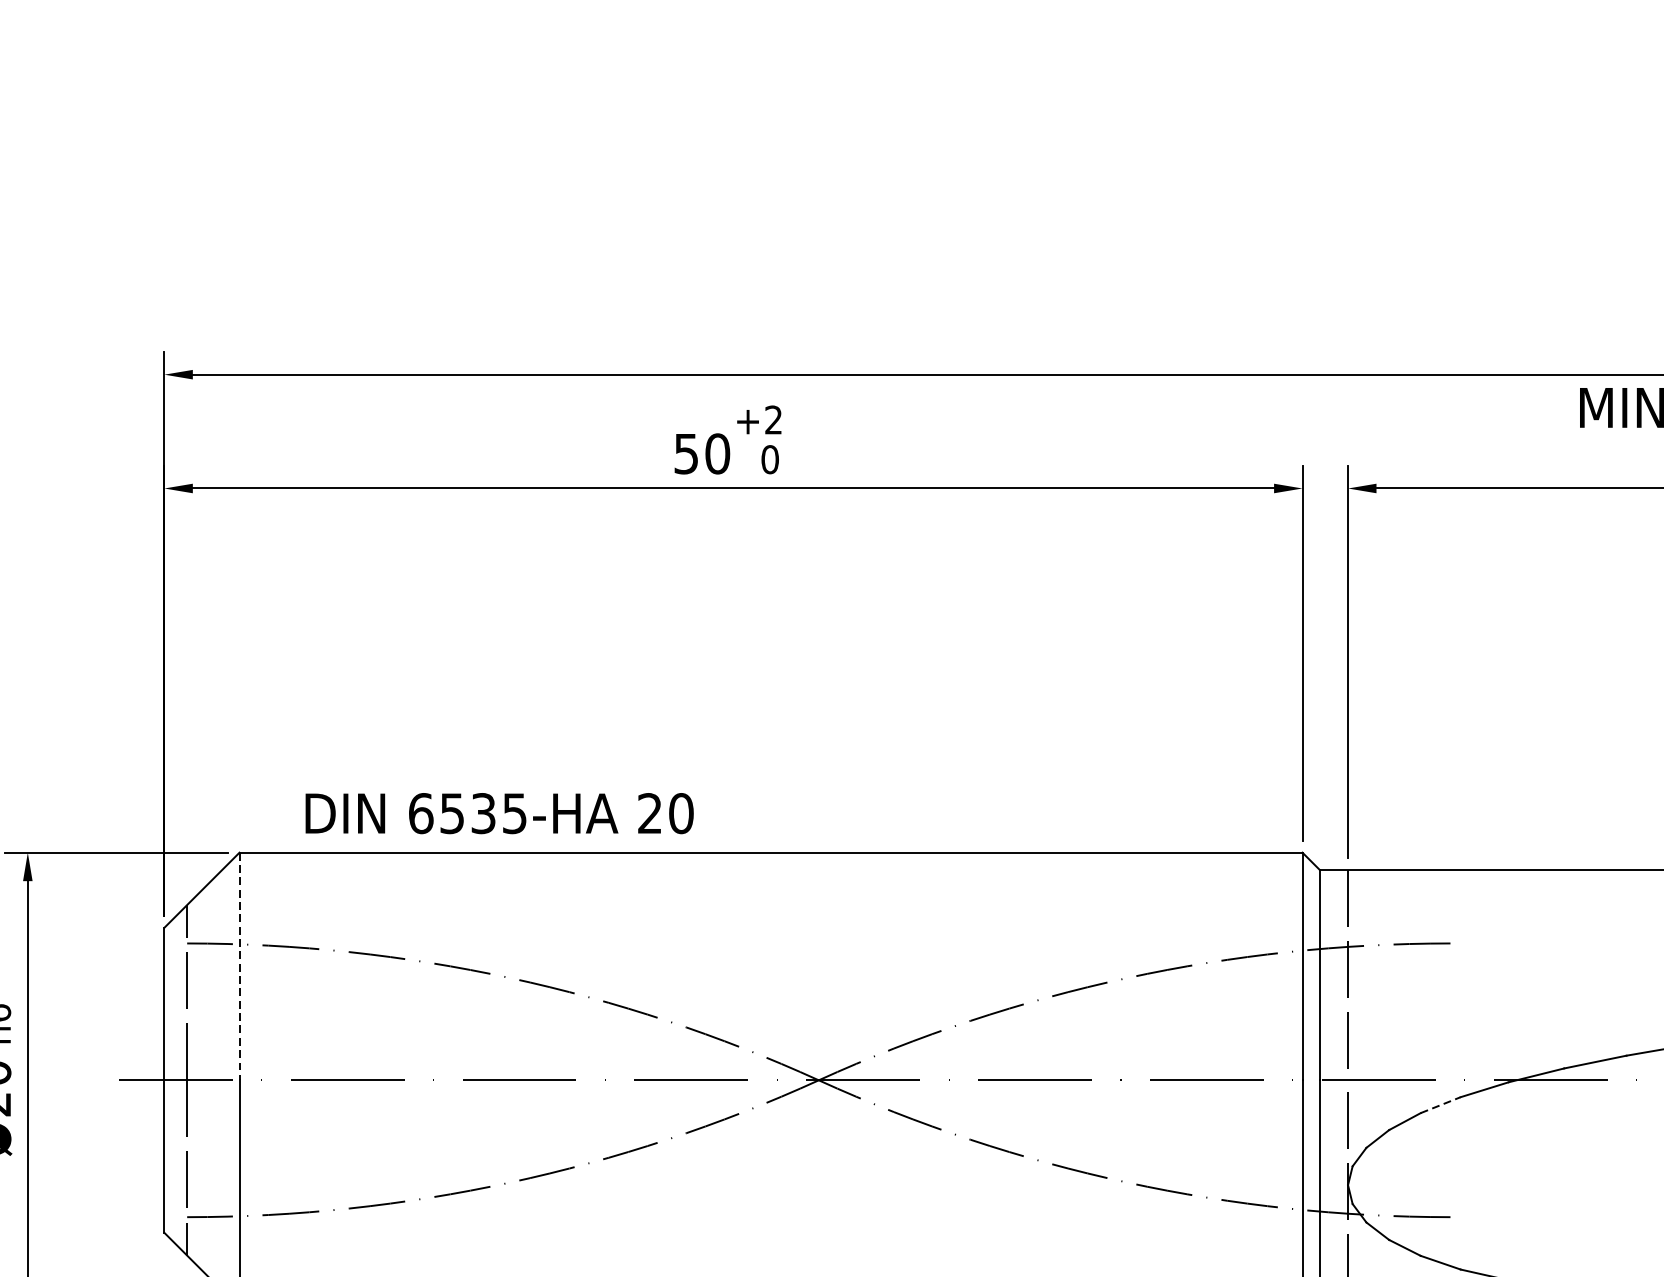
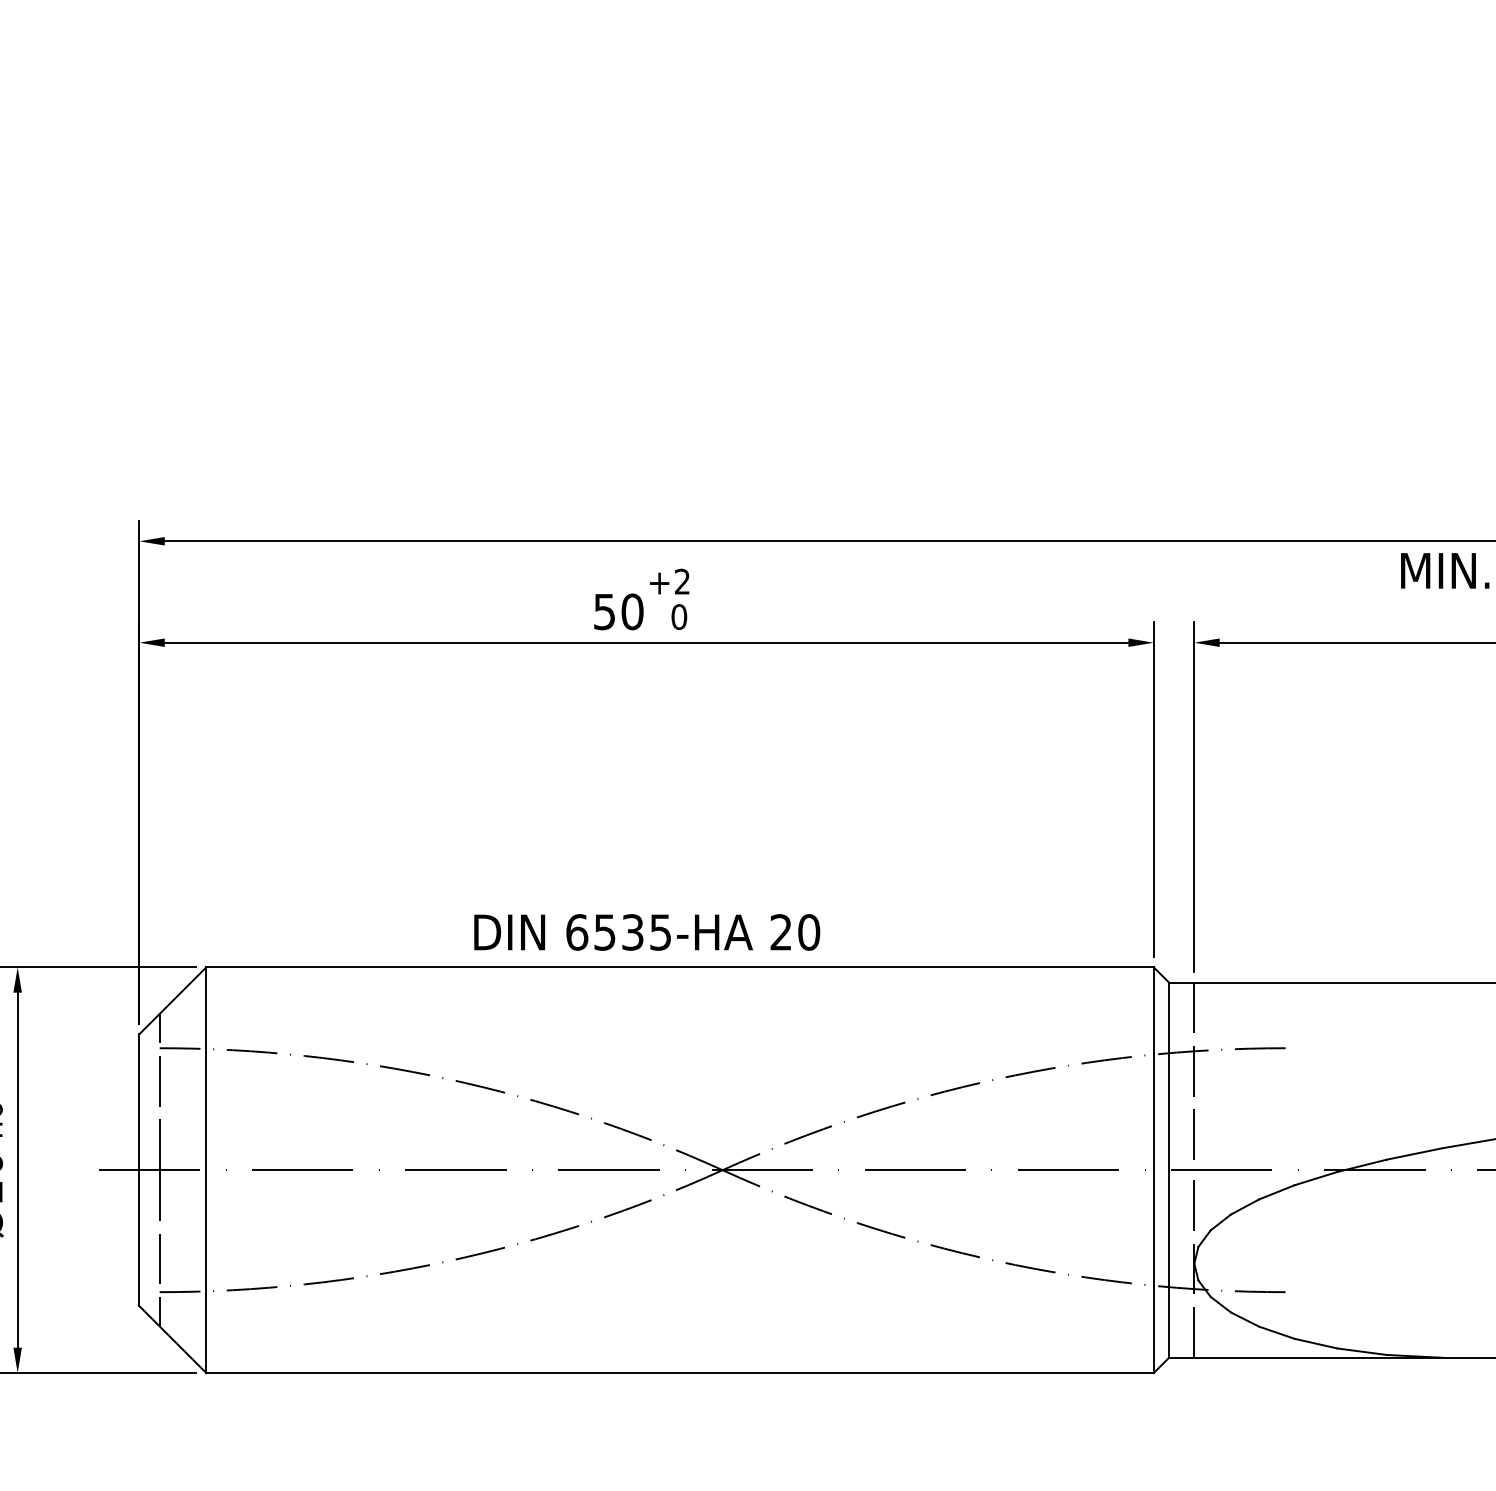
text: (500, 813) -> (647, 932), moved
line: (239, 967) -> (206, 1069), dashed -> solid
line: (1441, 1105) -> (1277, 1192), dashed -> solid

